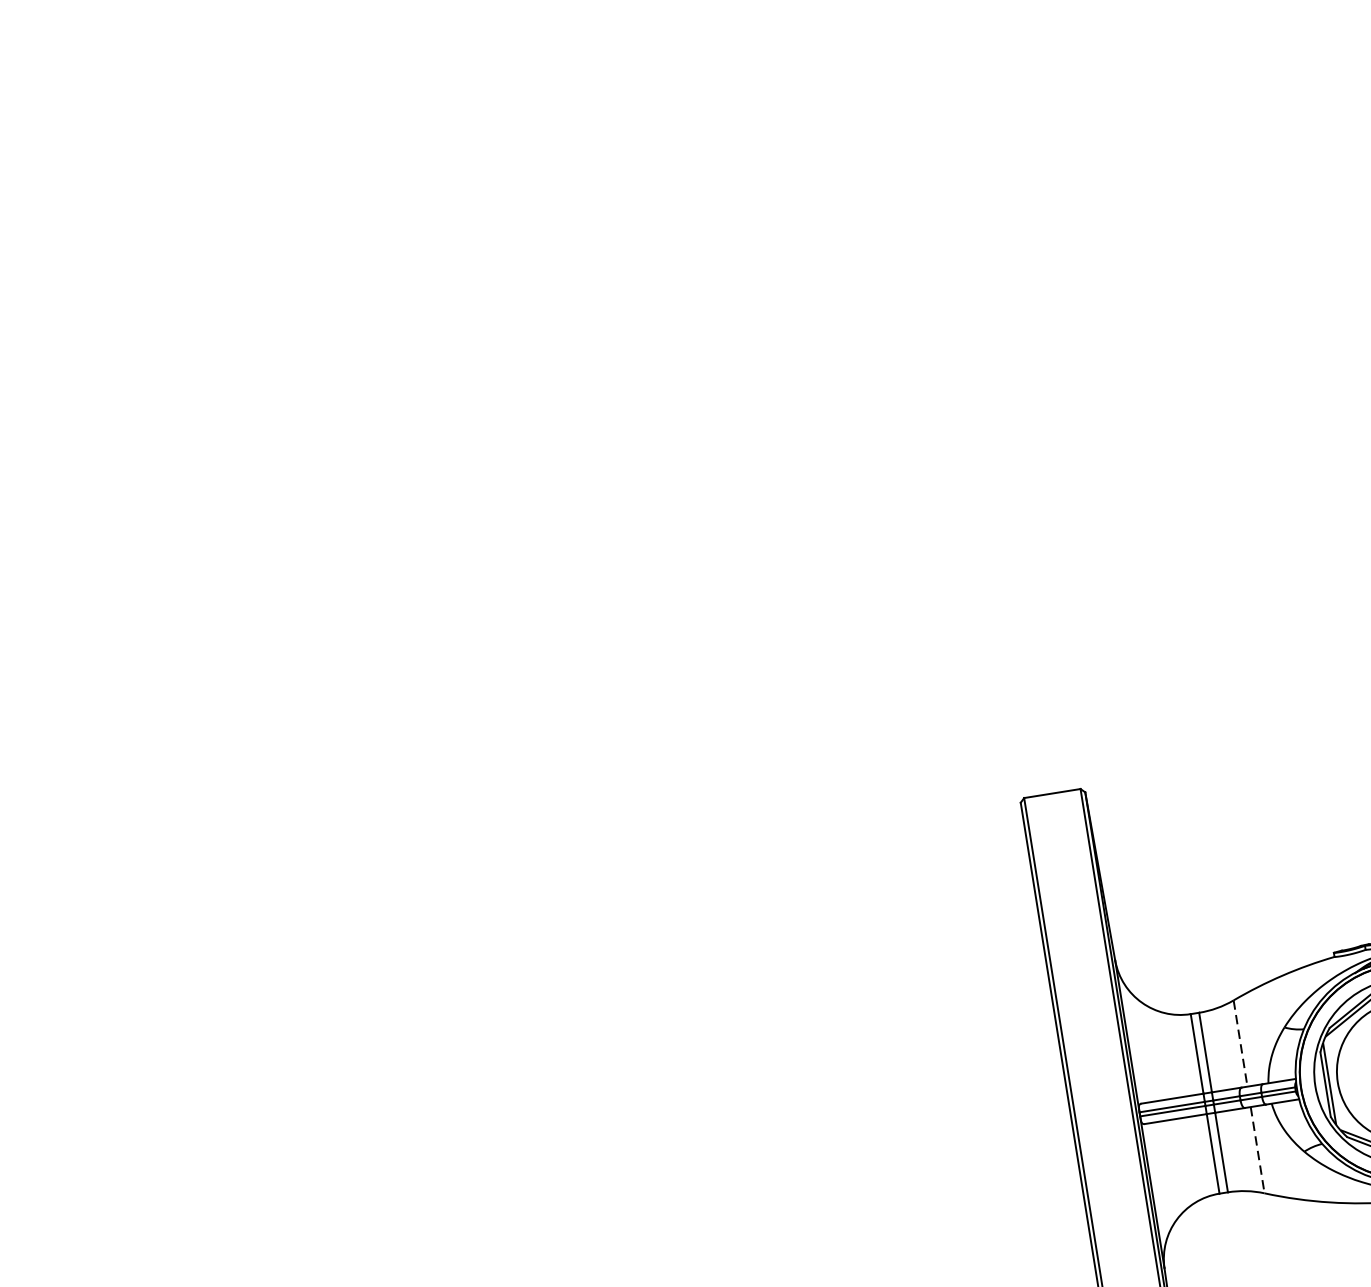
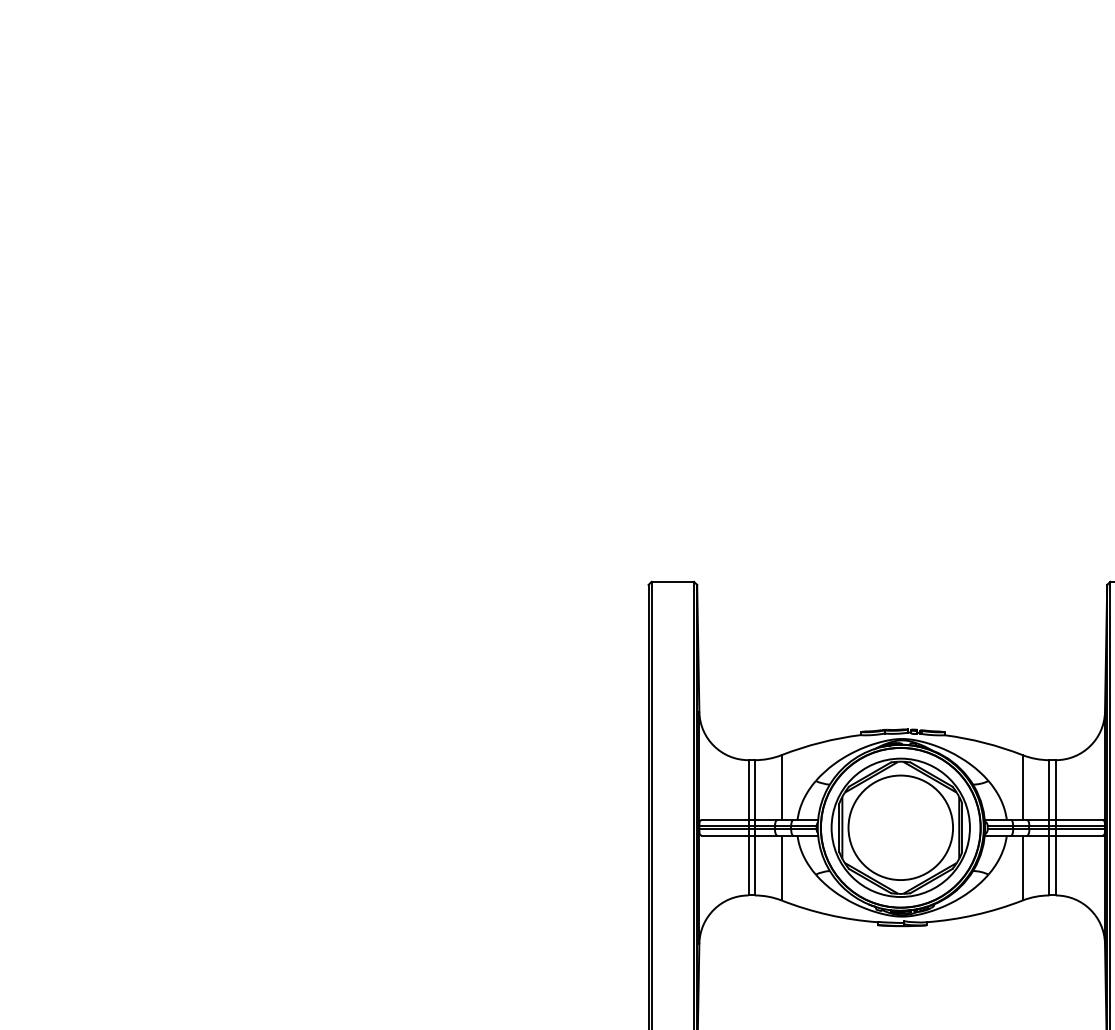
line: (1240, 1044) -> (781, 788), dashed -> solid
line: (1257, 1150) -> (781, 868), dashed -> solid

